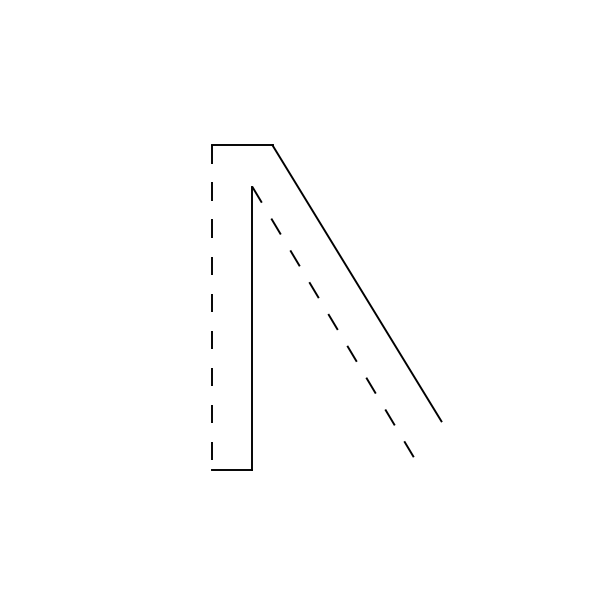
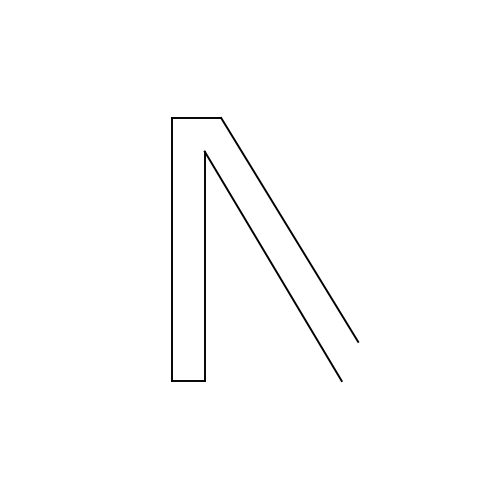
line: (211, 307) -> (171, 249), dashed -> solid
line: (337, 328) -> (273, 266), dashed -> solid

